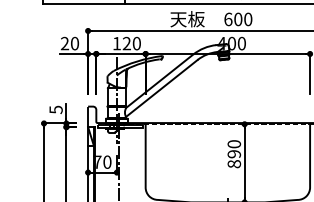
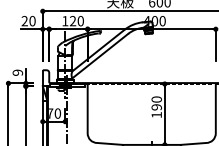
text: (55, 109) -> (17, 72), 5 -> 9
text: (234, 164) -> (156, 115), 890 -> 190

